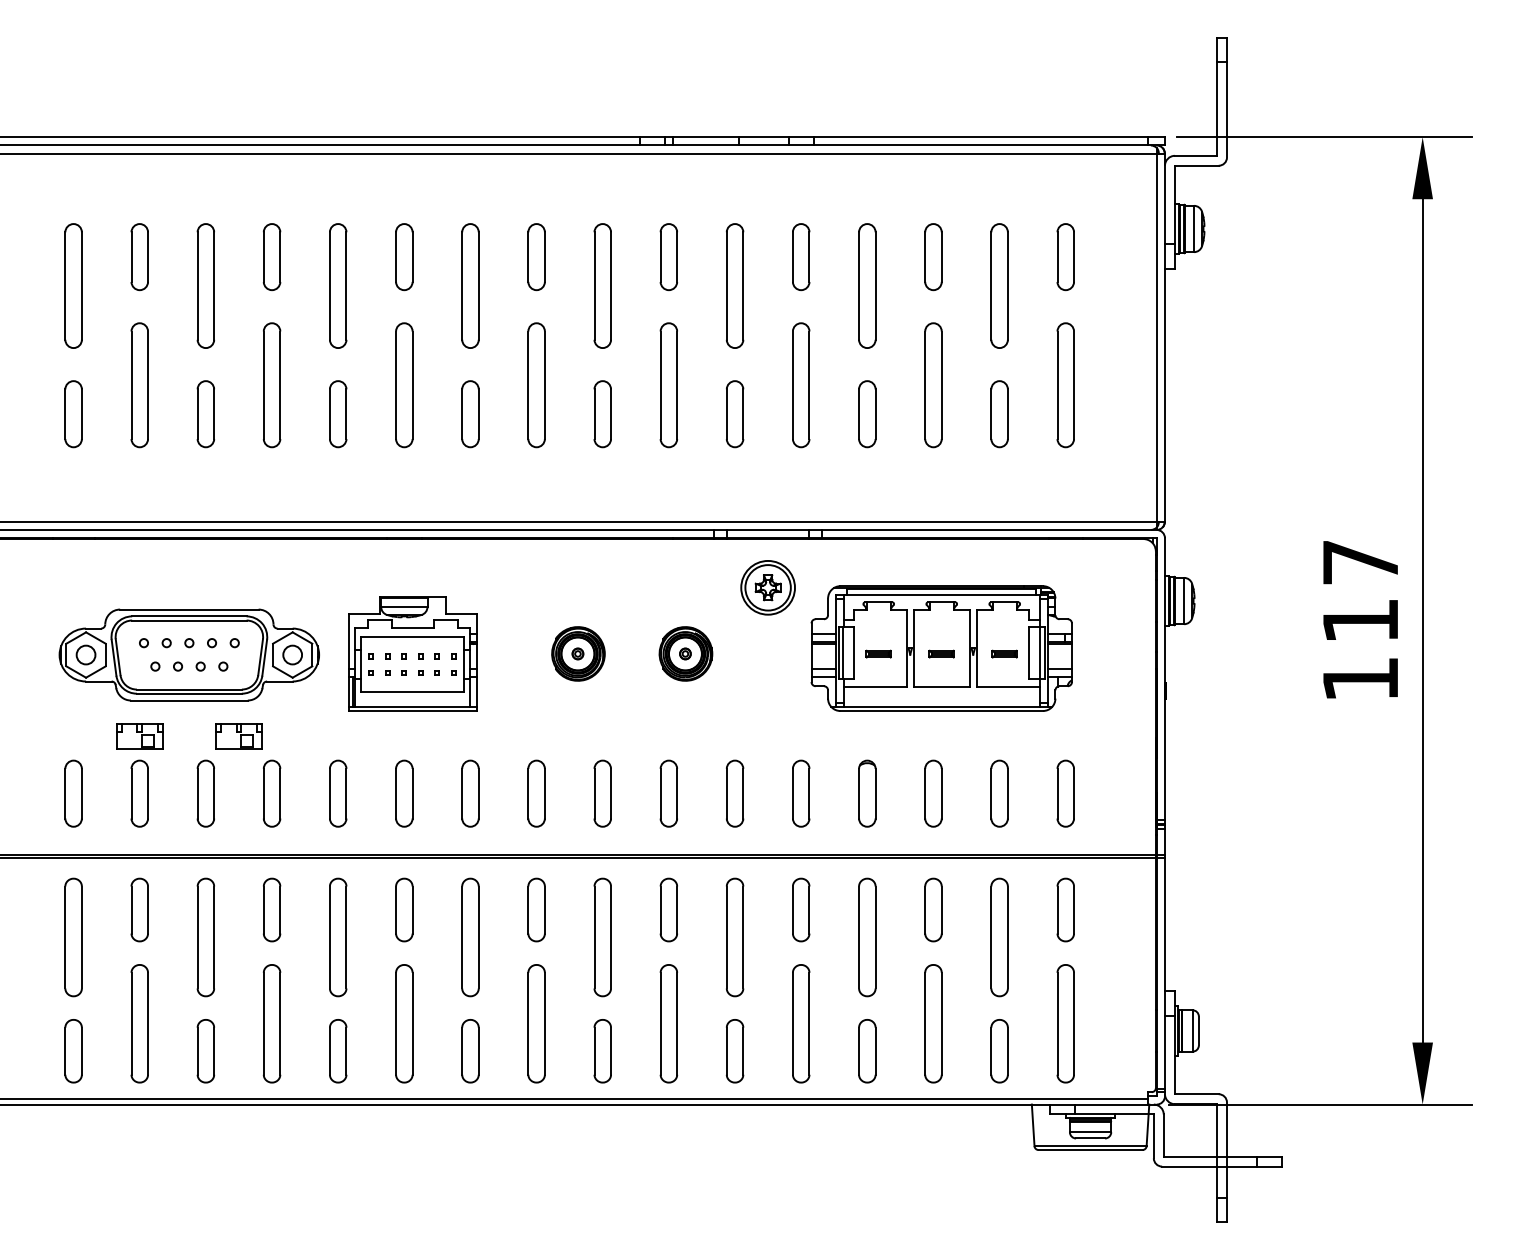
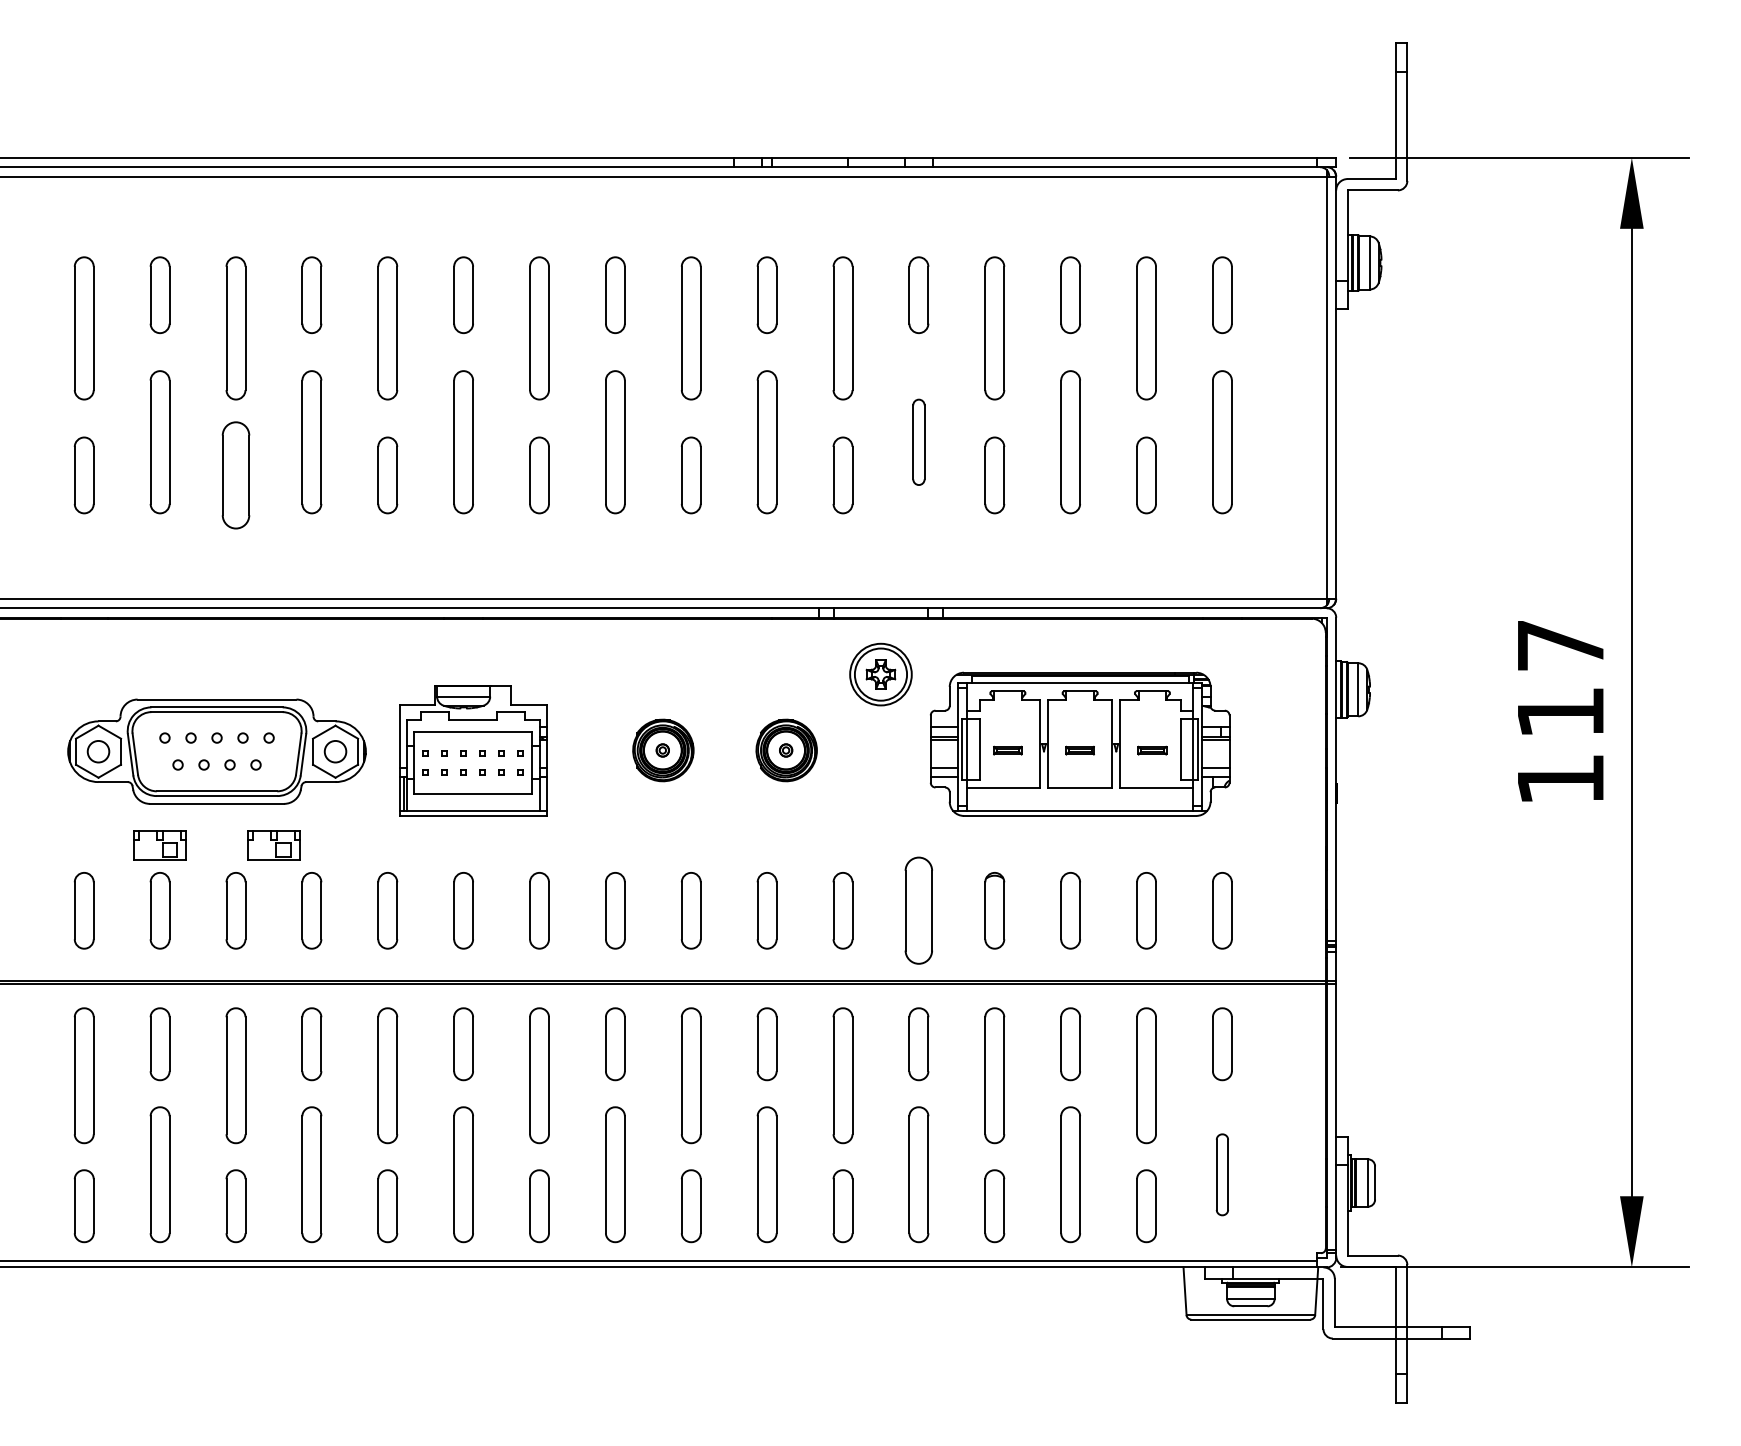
part: (800, 385) -> (918, 442), size x0.6
part: (205, 414) -> (235, 475), size x1.4
part: (800, 793) -> (918, 910), size x1.4
part: (1065, 1023) -> (1222, 1174), size x0.6

